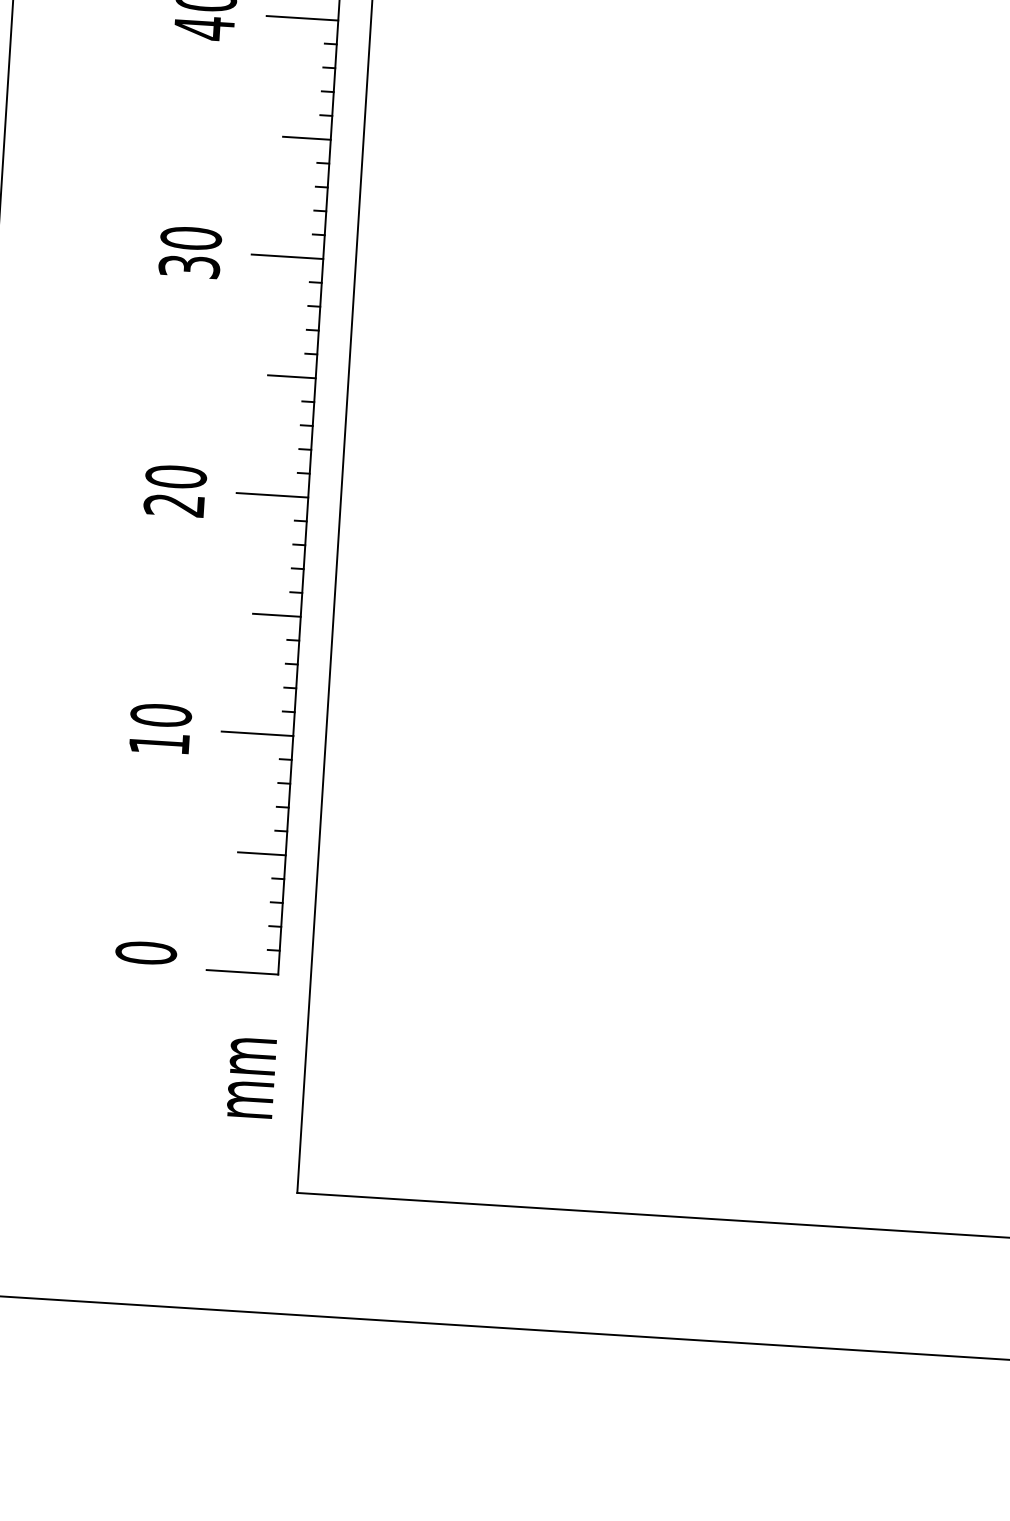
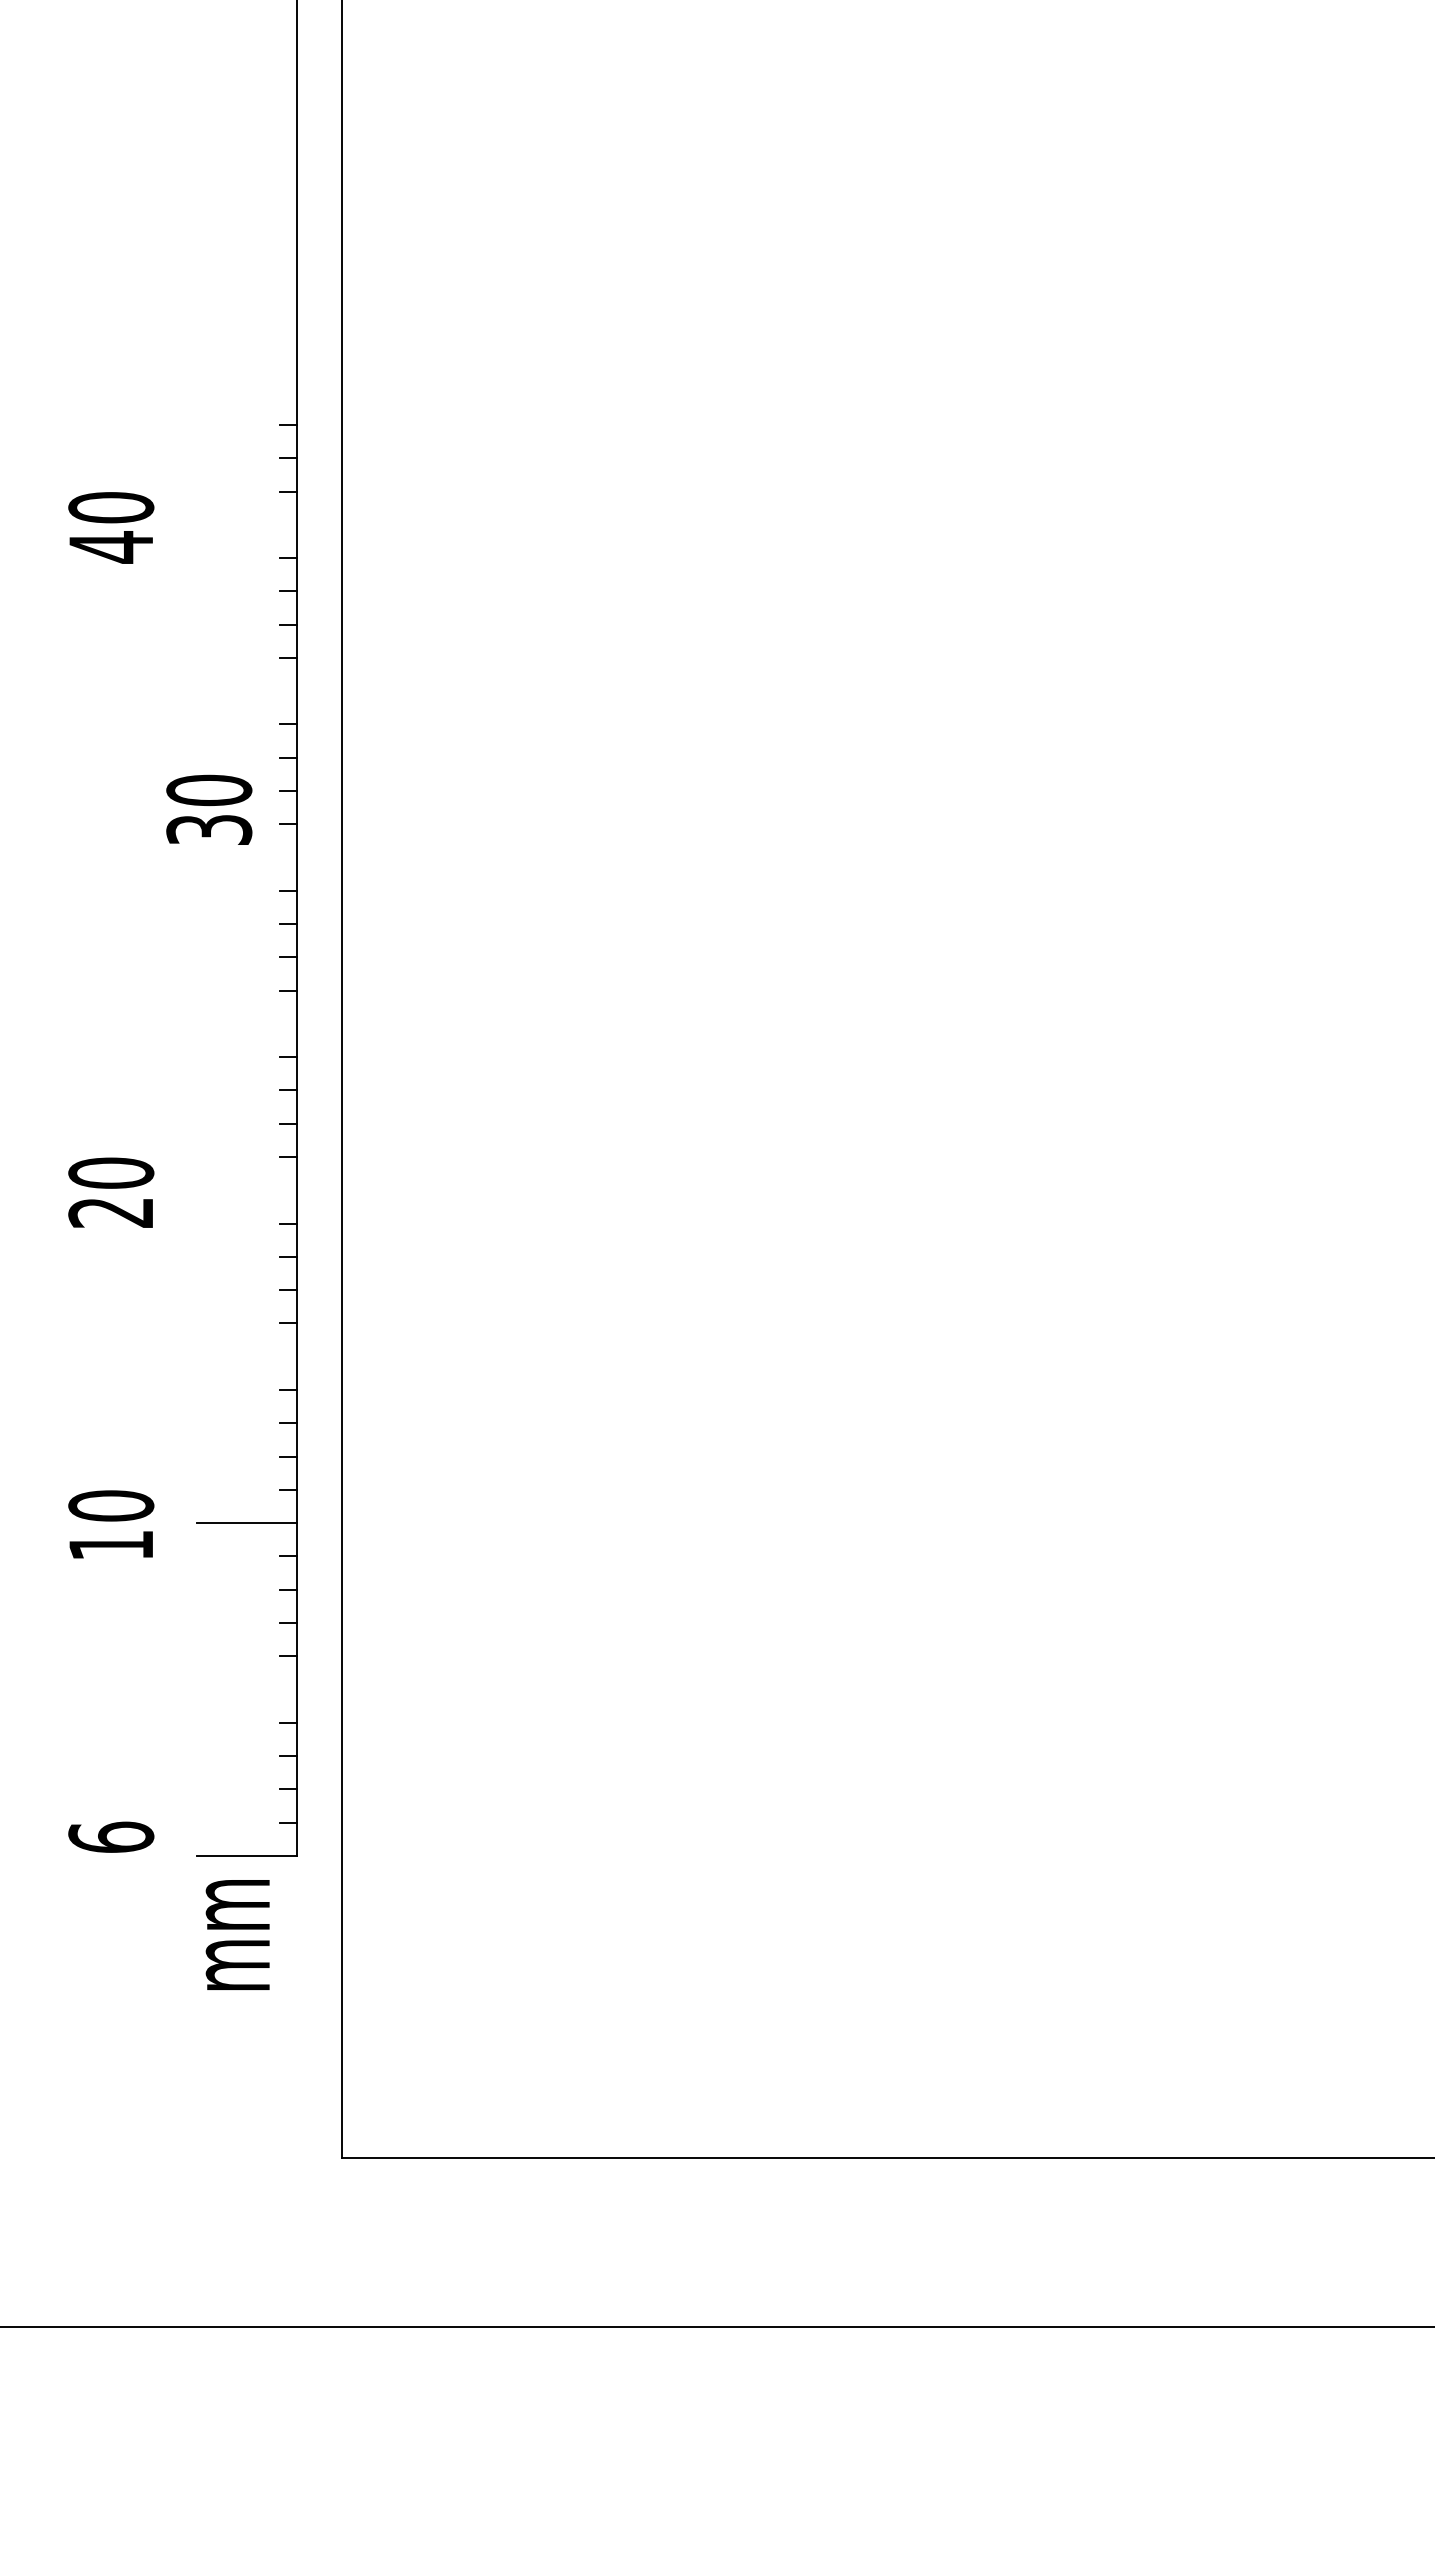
line: (302, 18) -> (246, 524), removed
line: (307, 138) -> (263, 691), removed
text: (190, 252) -> (209, 809), moved
line: (287, 256) -> (246, 857), removed
line: (292, 376) -> (263, 1023), removed
line: (272, 495) -> (246, 1190), removed
line: (277, 615) -> (263, 1356), removed
line: (262, 853) -> (263, 1689), removed
text: (146, 953) -> (111, 1837), 0 -> 6
text: (251, 1077) -> (237, 1934), moved

